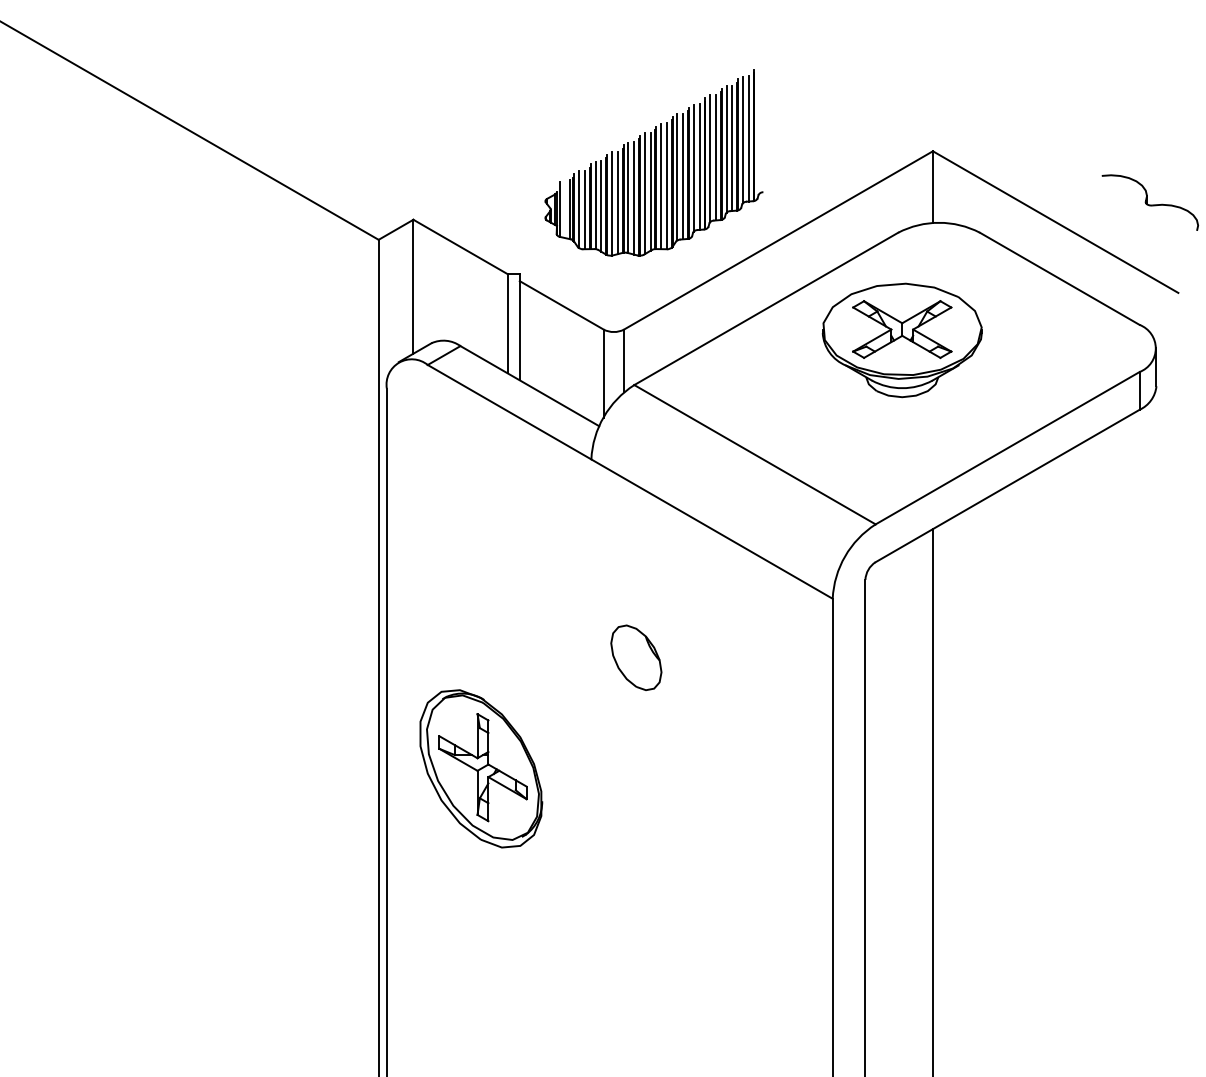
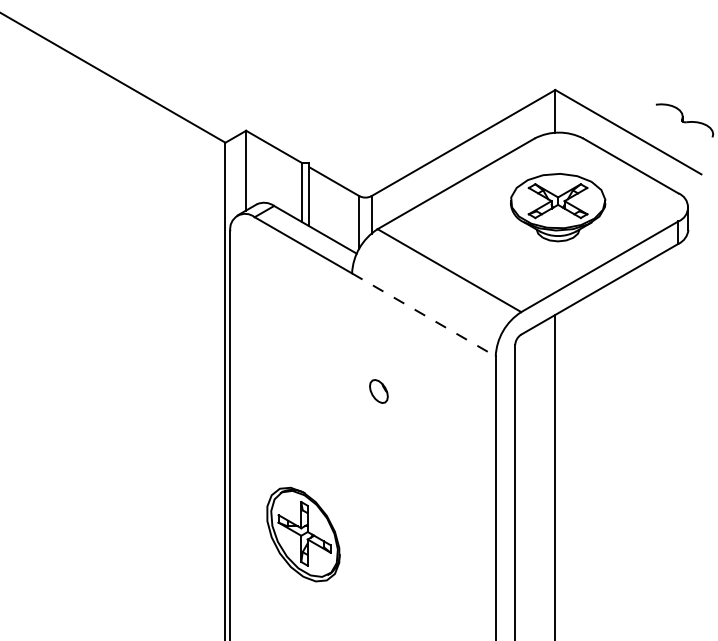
part: (652, 163) -> (388, 97), removed
part: (902, 340) -> (558, 207), moved
line: (711, 528) -> (423, 314), solid -> dashed
part: (635, 657) -> (378, 391), size x0.6
part: (481, 768) -> (303, 534), moved

